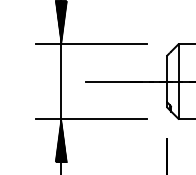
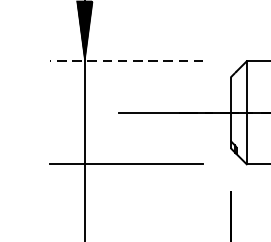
line: (91, 44) -> (126, 61), solid -> dashed
hatch: (61, 140) -> (85, 194), removed

